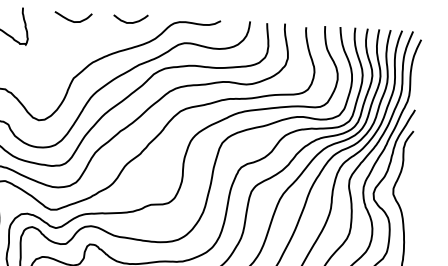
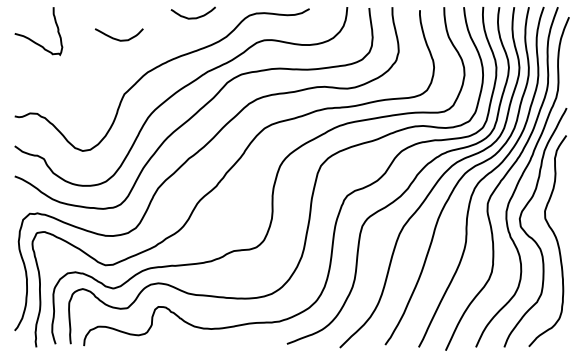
curve: (71, 20) -> (117, 38), moved

